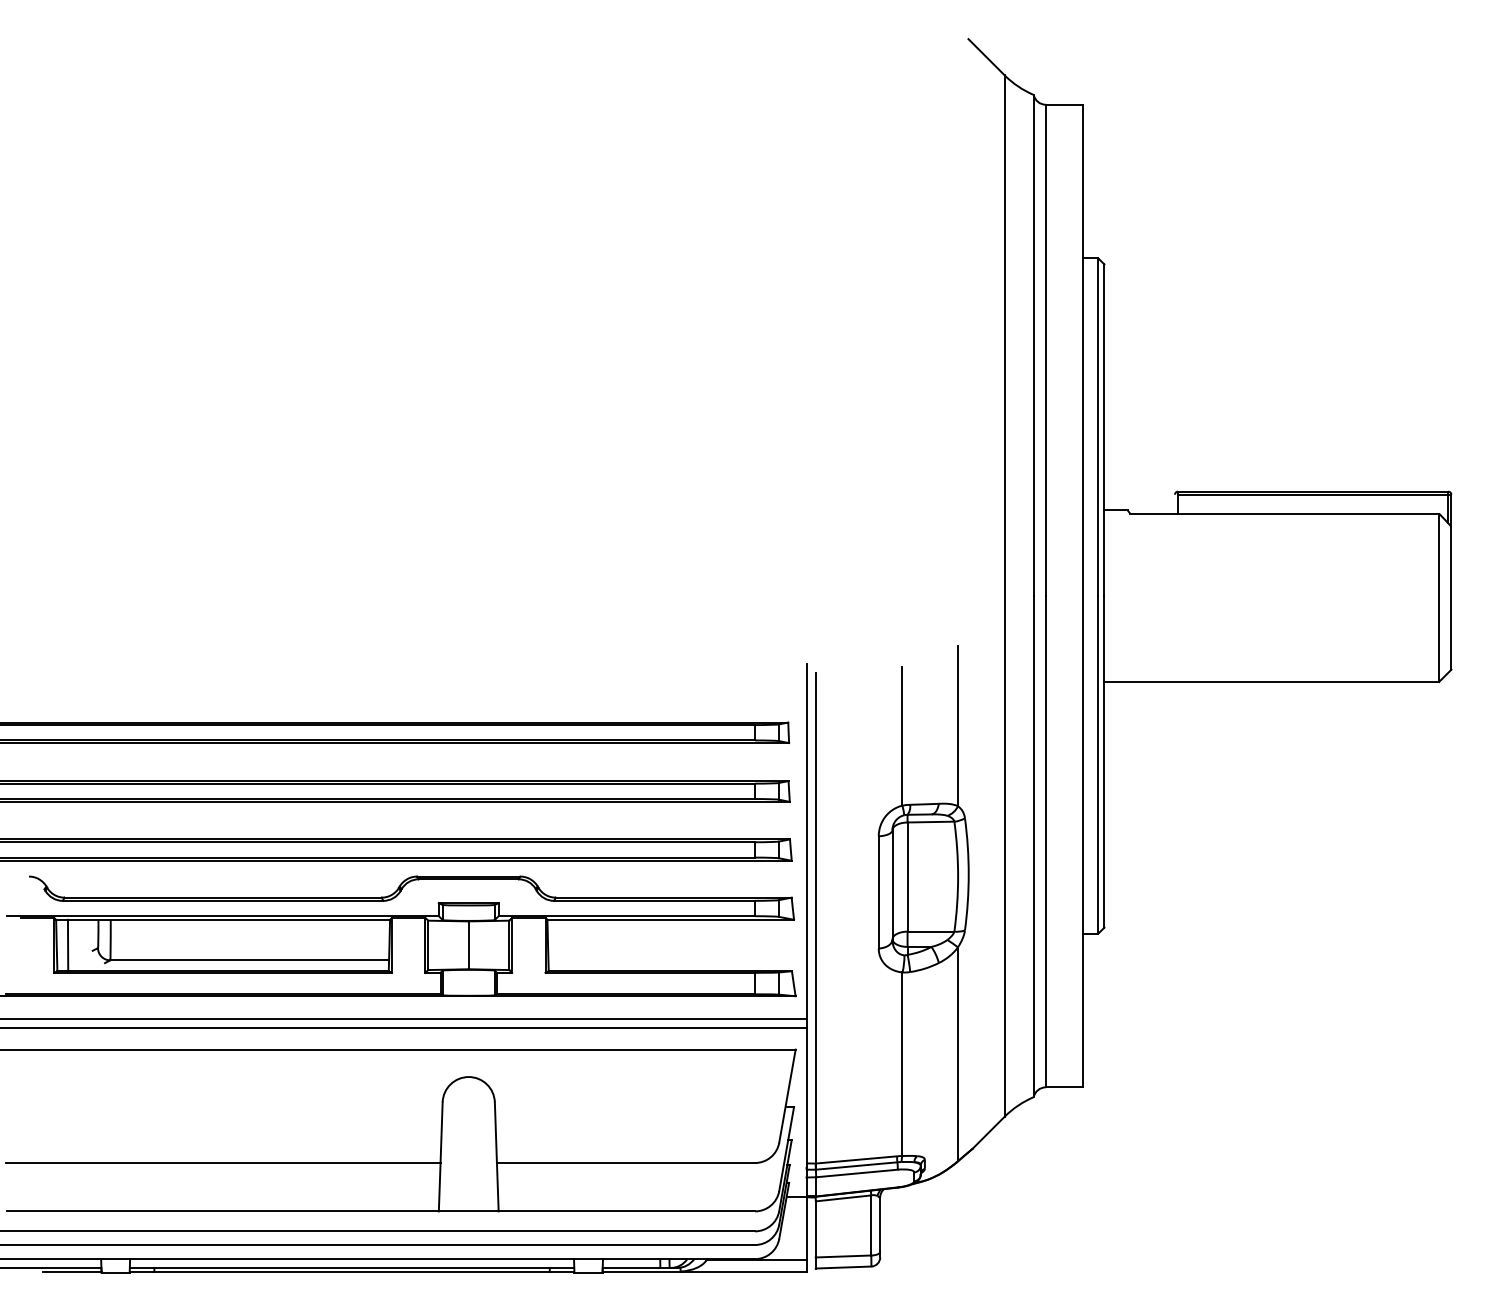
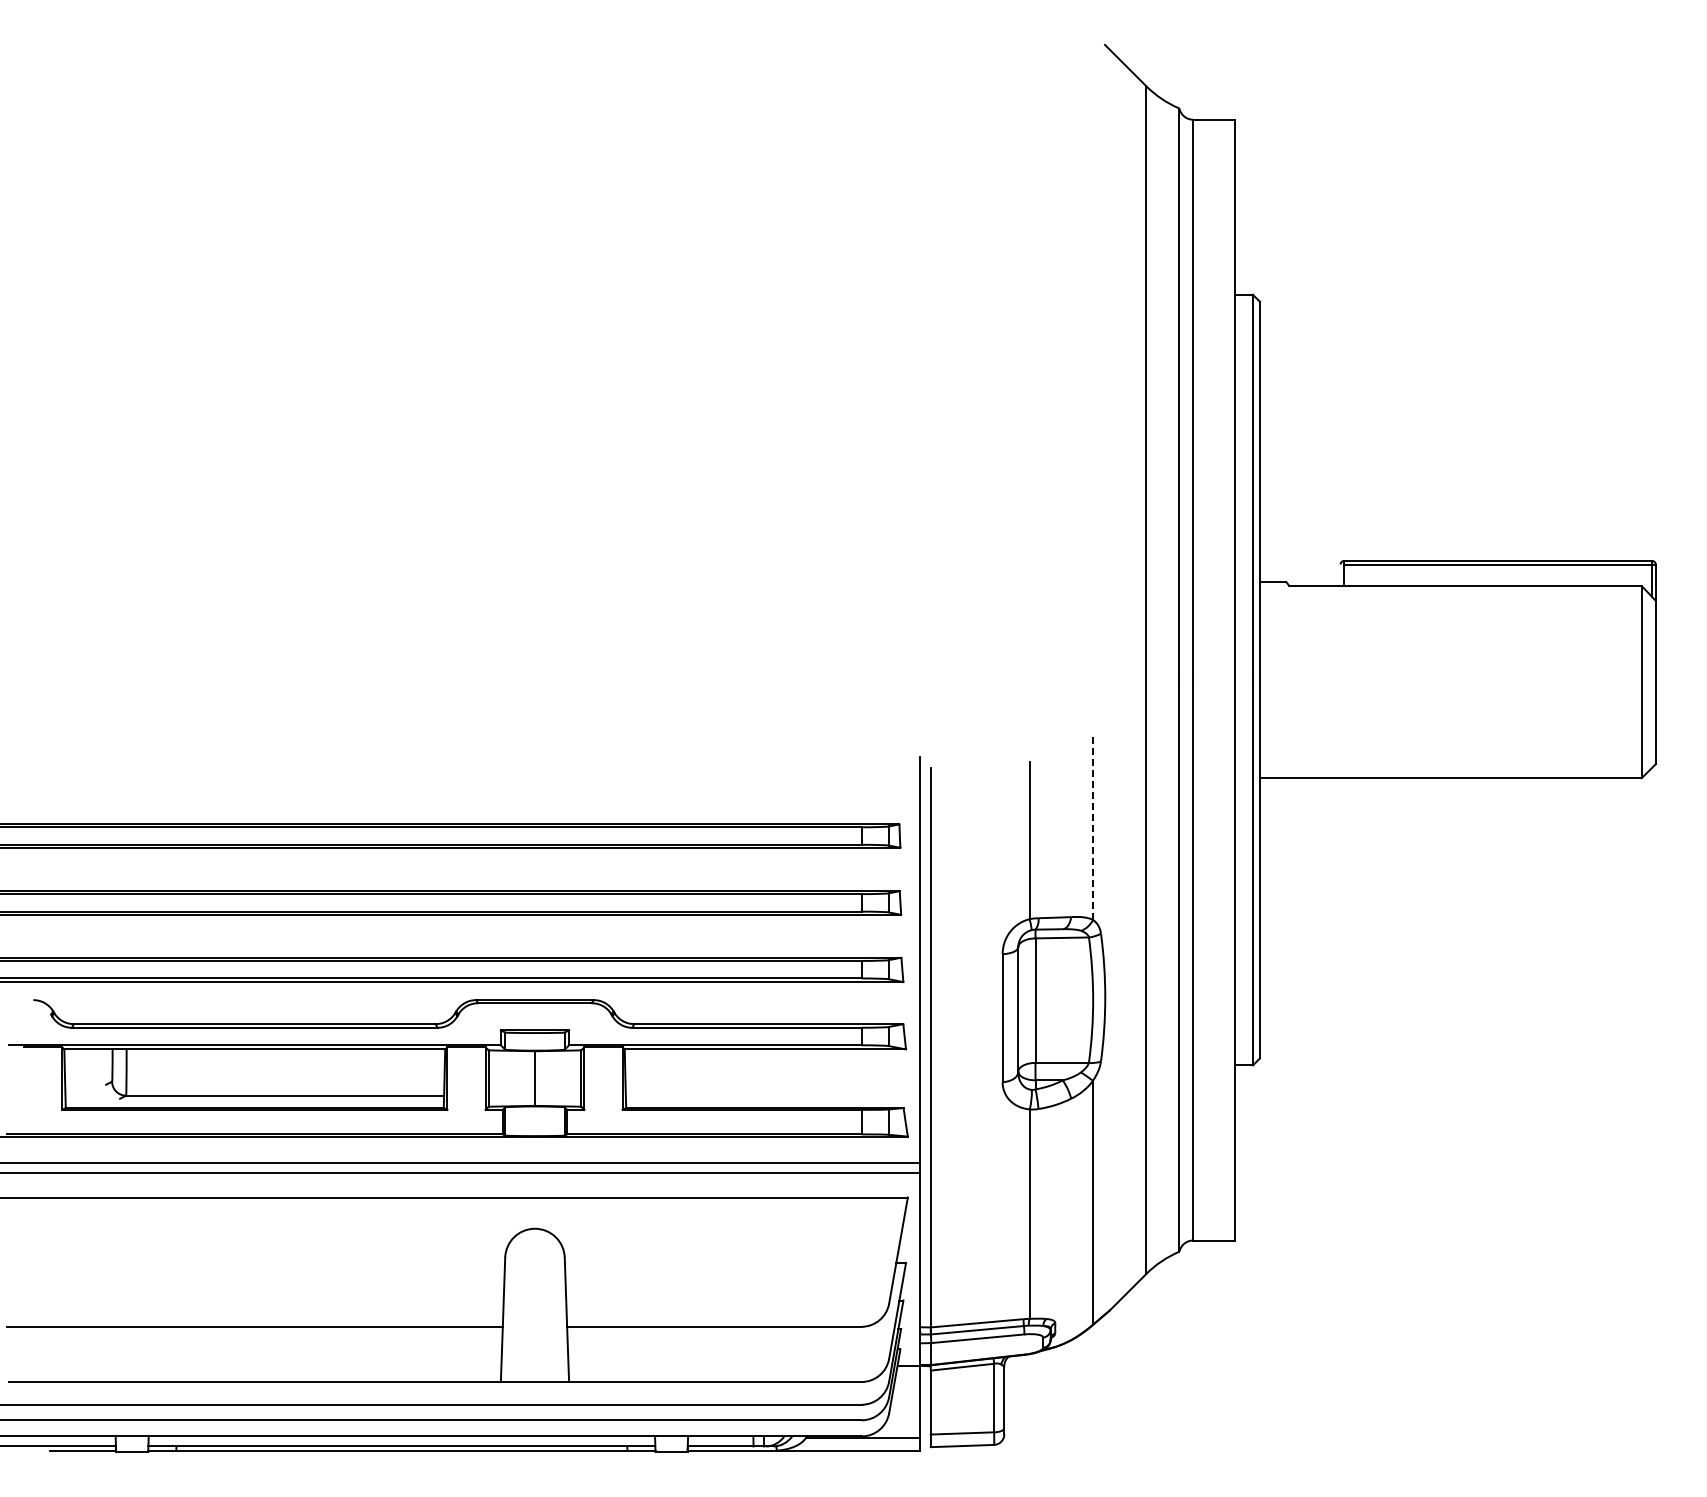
line: (958, 727) -> (1093, 829), solid -> dashed
line: (67, 945) -> (77, 1078), removed

